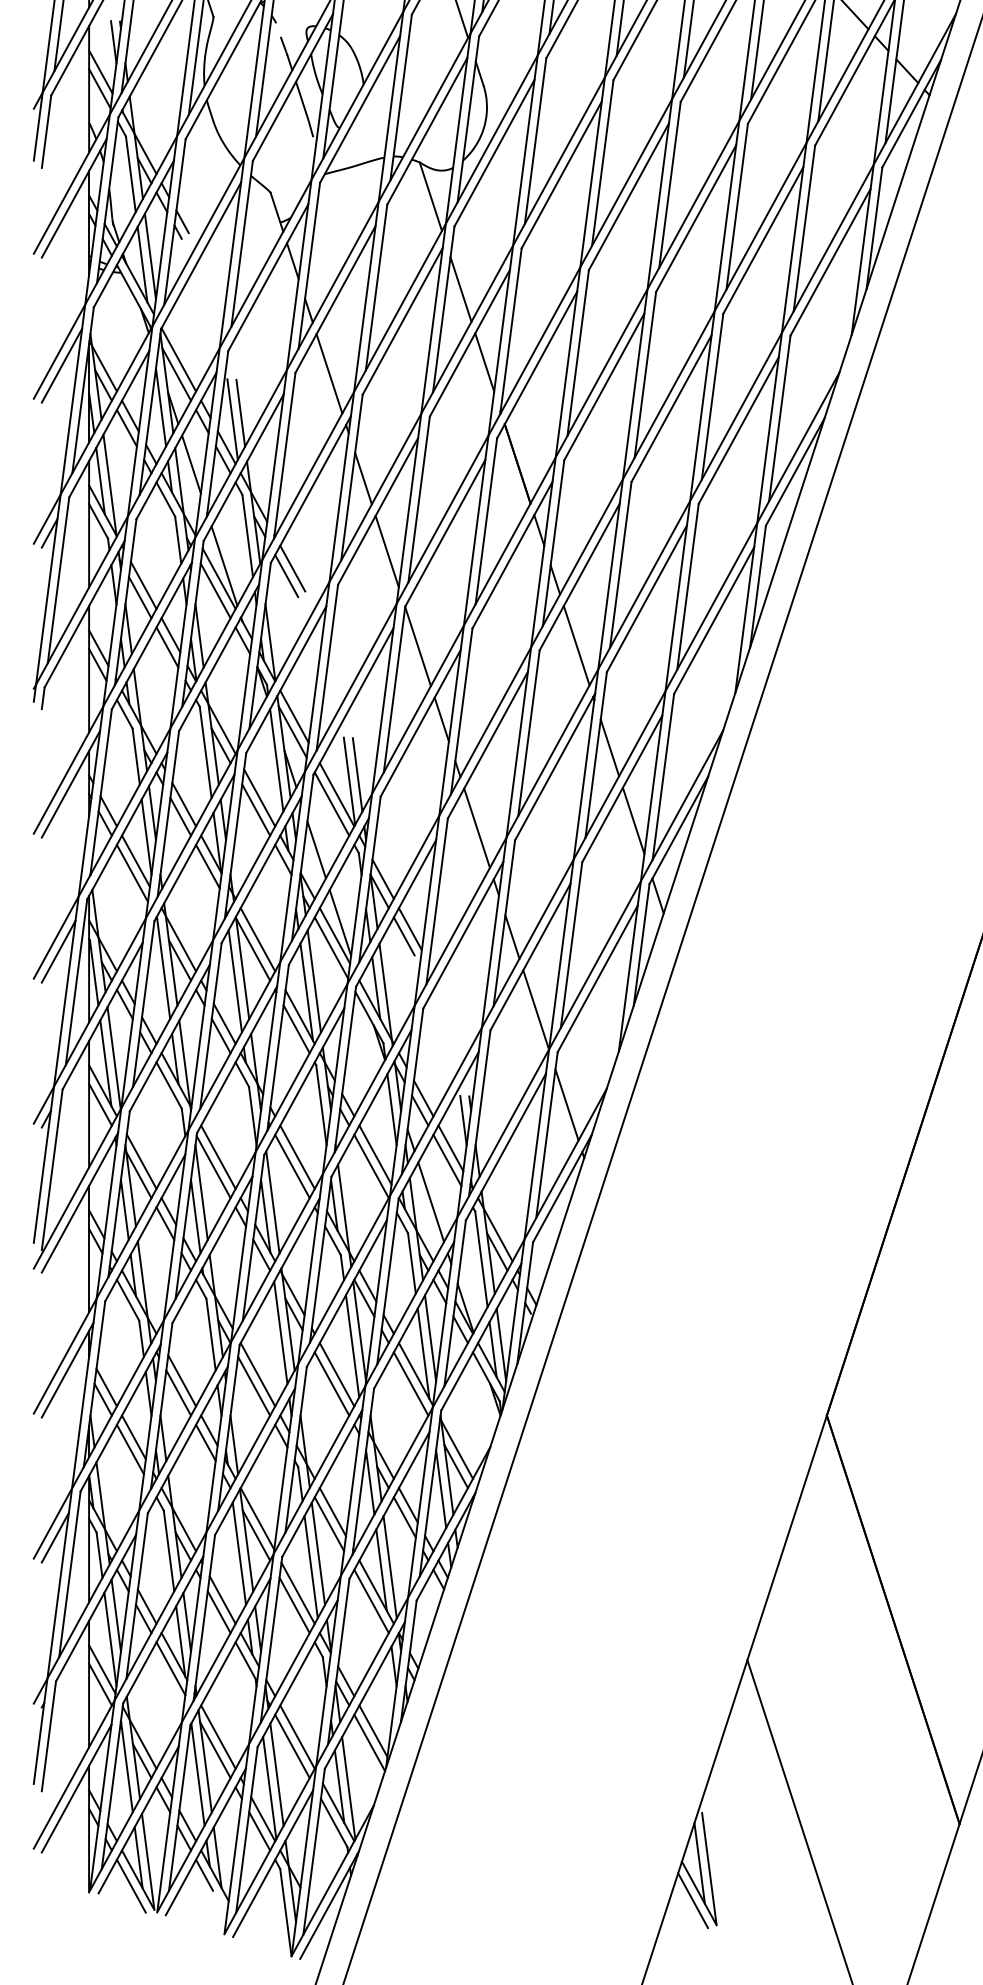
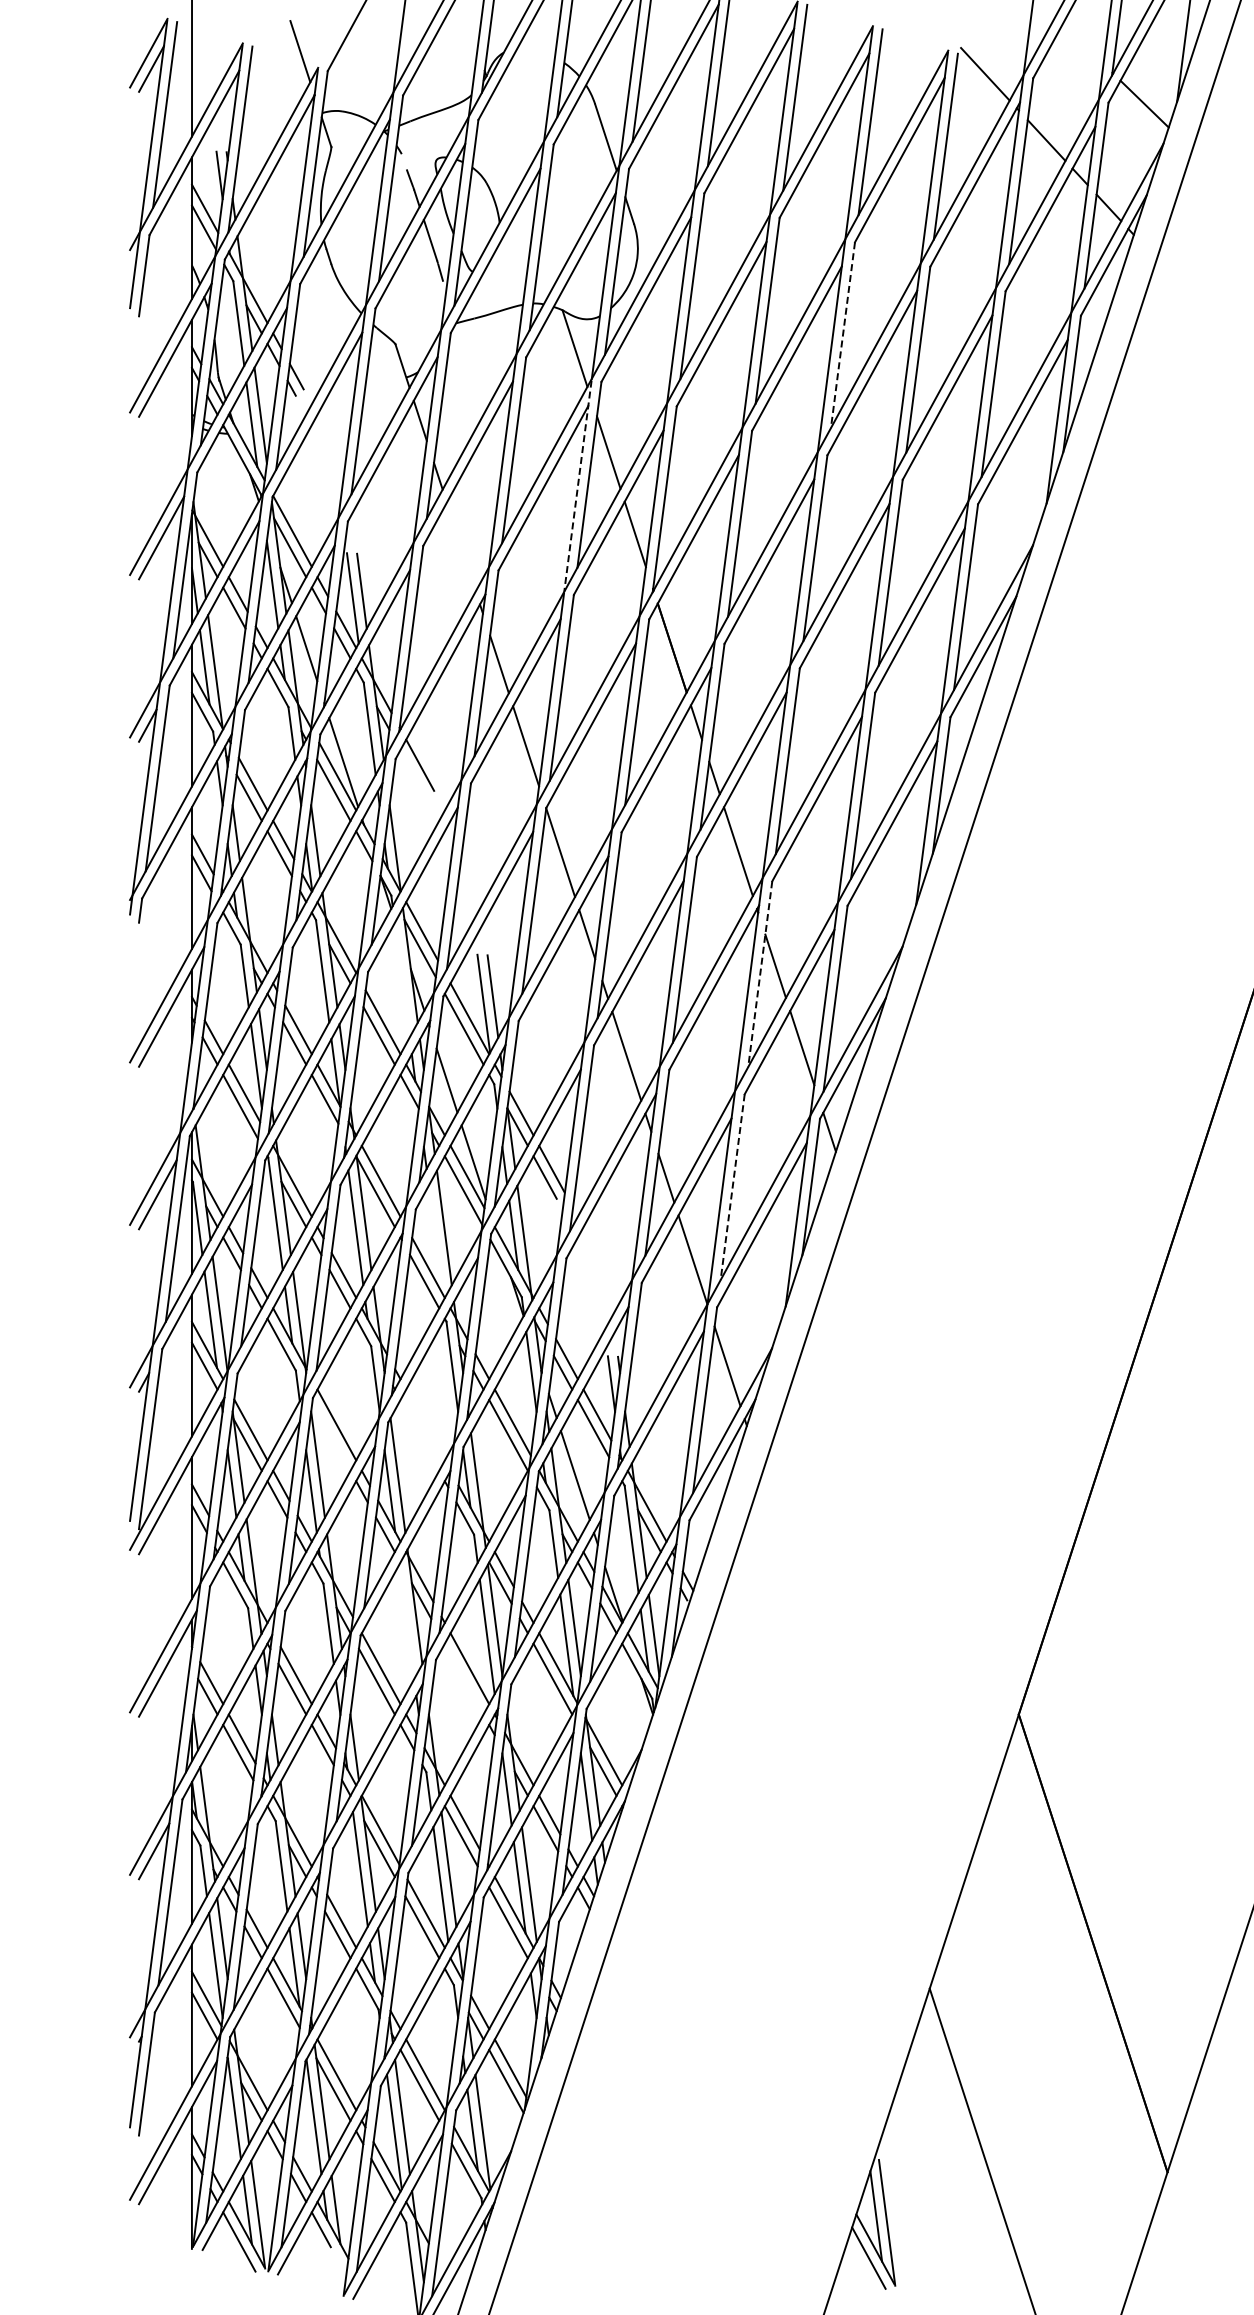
line: (669, 185) -> (842, 335), solid -> dashed
line: (433, 319) -> (577, 486), solid -> dashed
line: (328, 373) -> (460, 546), removed
line: (286, 575) -> (413, 773), removed
line: (596, 755) -> (760, 974), solid -> dashed
line: (276, 759) -> (401, 979), removed
line: (571, 945) -> (732, 1187), solid -> dashed
line: (306, 991) -> (435, 1239), removed
line: (297, 1156) -> (425, 1424), removed
line: (213, 1166) -> (331, 1435), removed
line: (292, 1166) -> (419, 1435), removed
line: (280, 1332) -> (406, 1621), removed
line: (331, 1383) -> (463, 1678), removed

